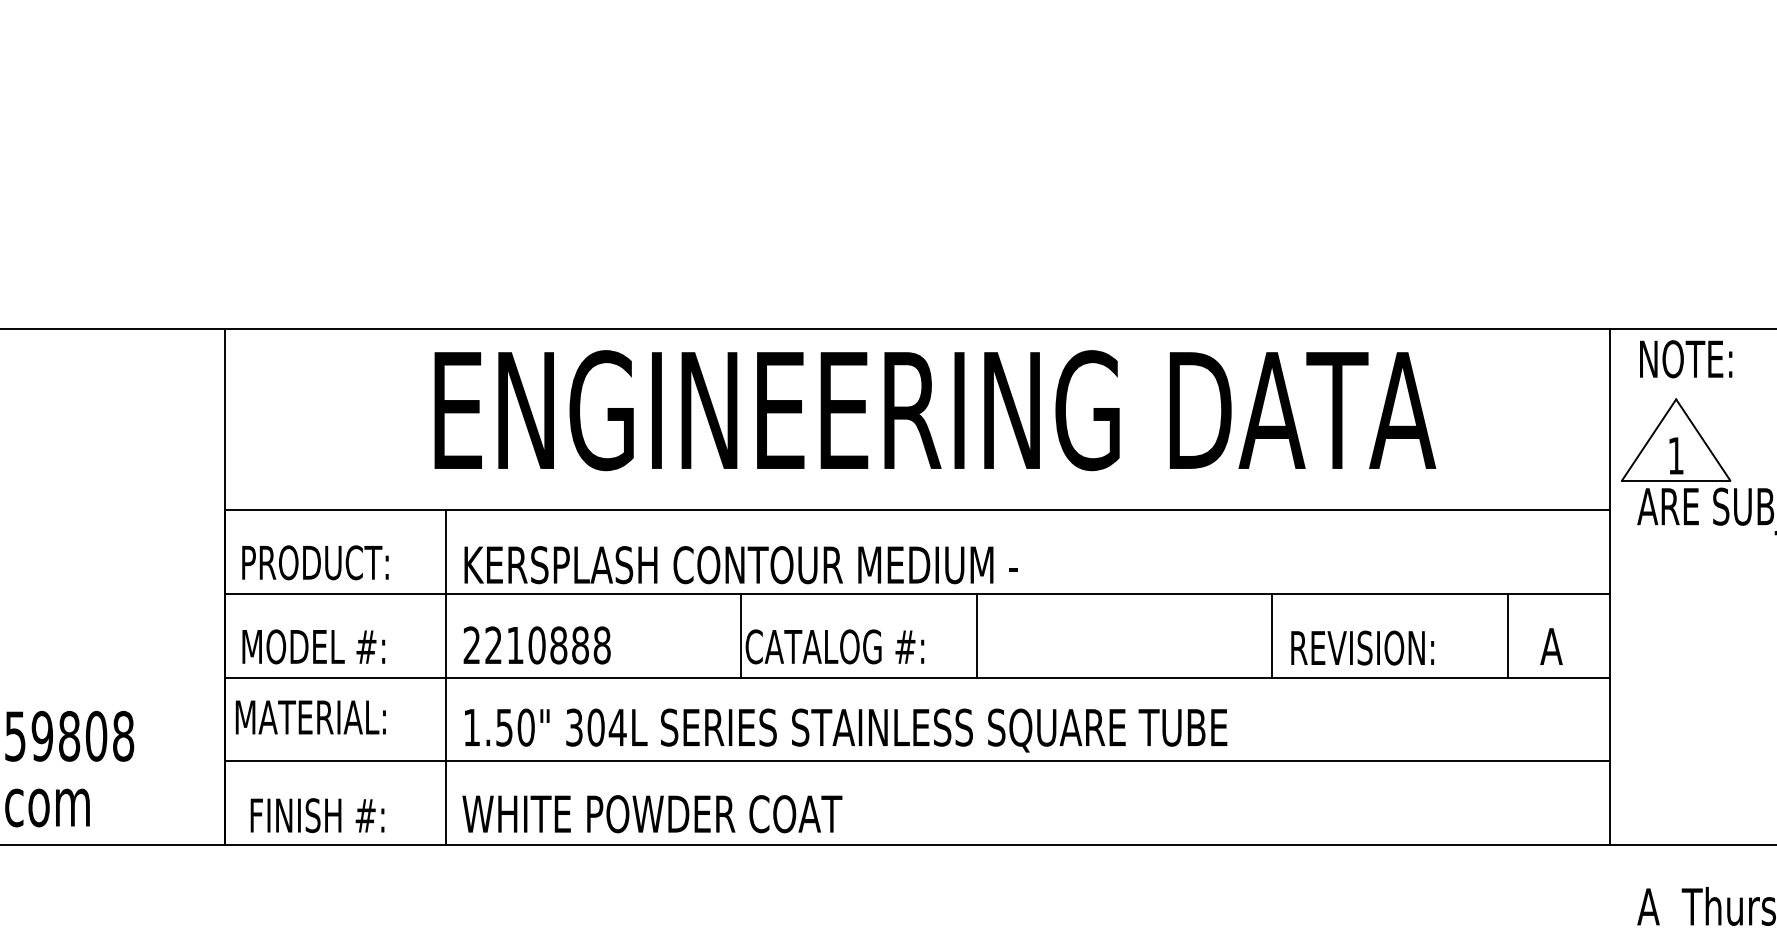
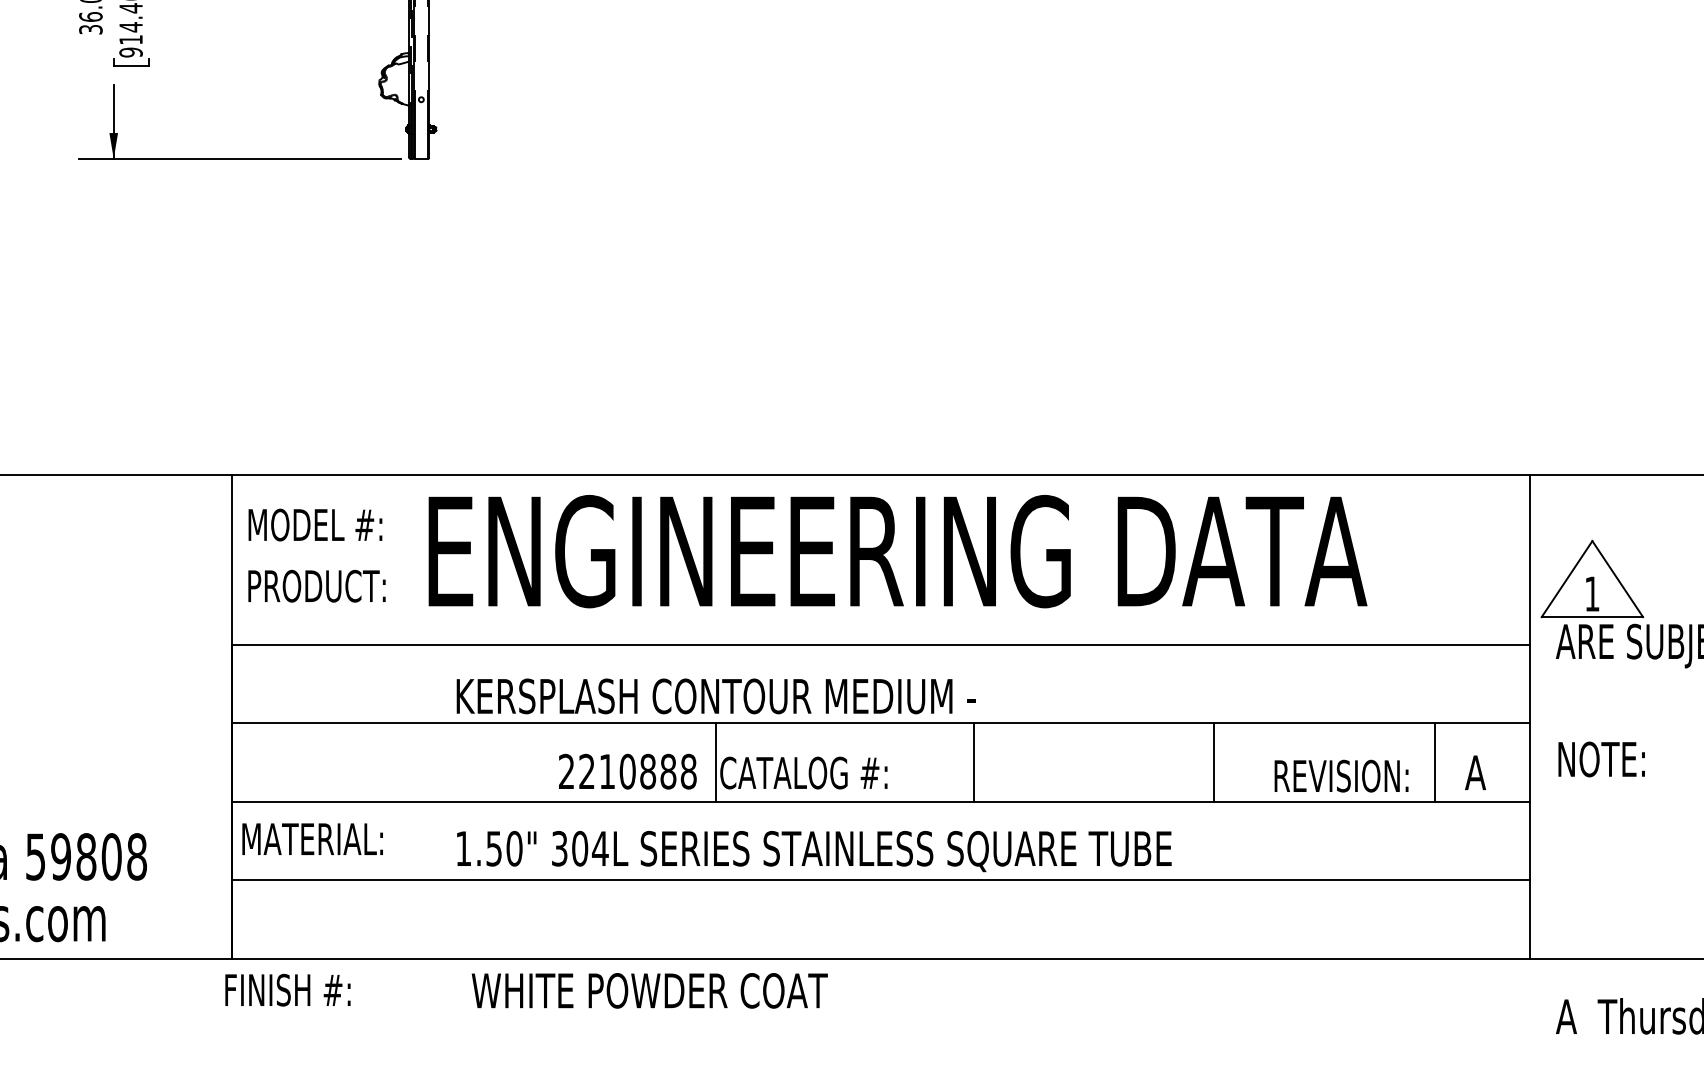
text: (1685, 359) -> (1601, 759), moved
text: (314, 563) -> (316, 586), moved
line: (977, 635) -> (974, 762), moved
text: (536, 645) -> (627, 771), moved
text: (313, 646) -> (315, 524), moved
text: (1362, 647) -> (1341, 775), moved
line: (446, 677) -> (439, 801), removed
text: (652, 813) -> (649, 990), moved
text: (317, 814) -> (287, 989), moved

